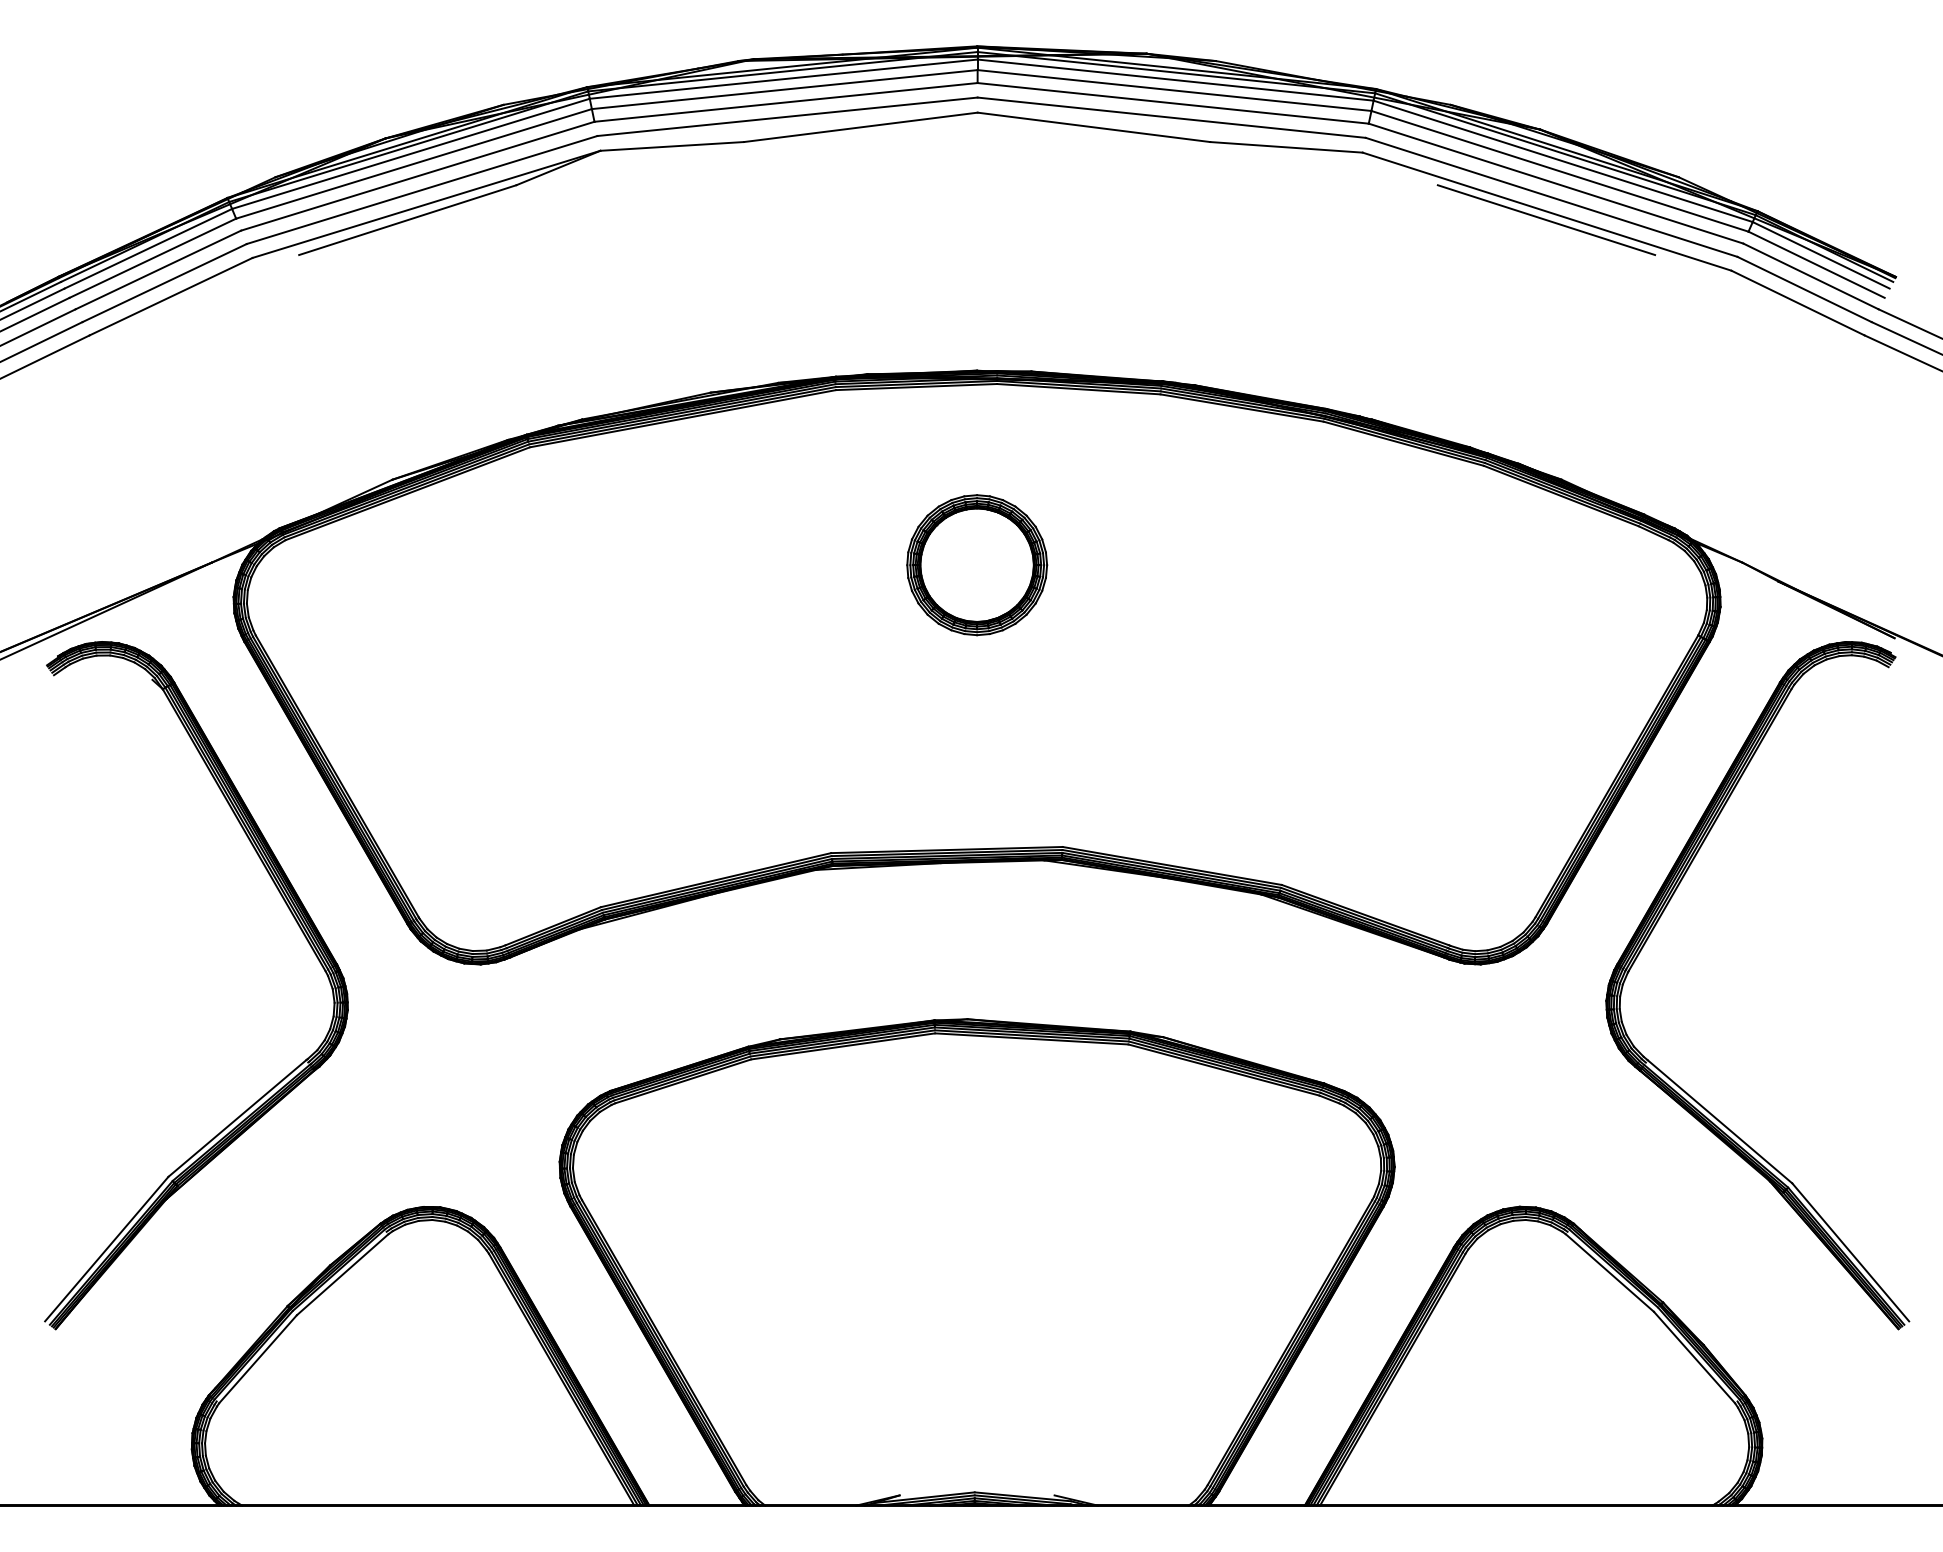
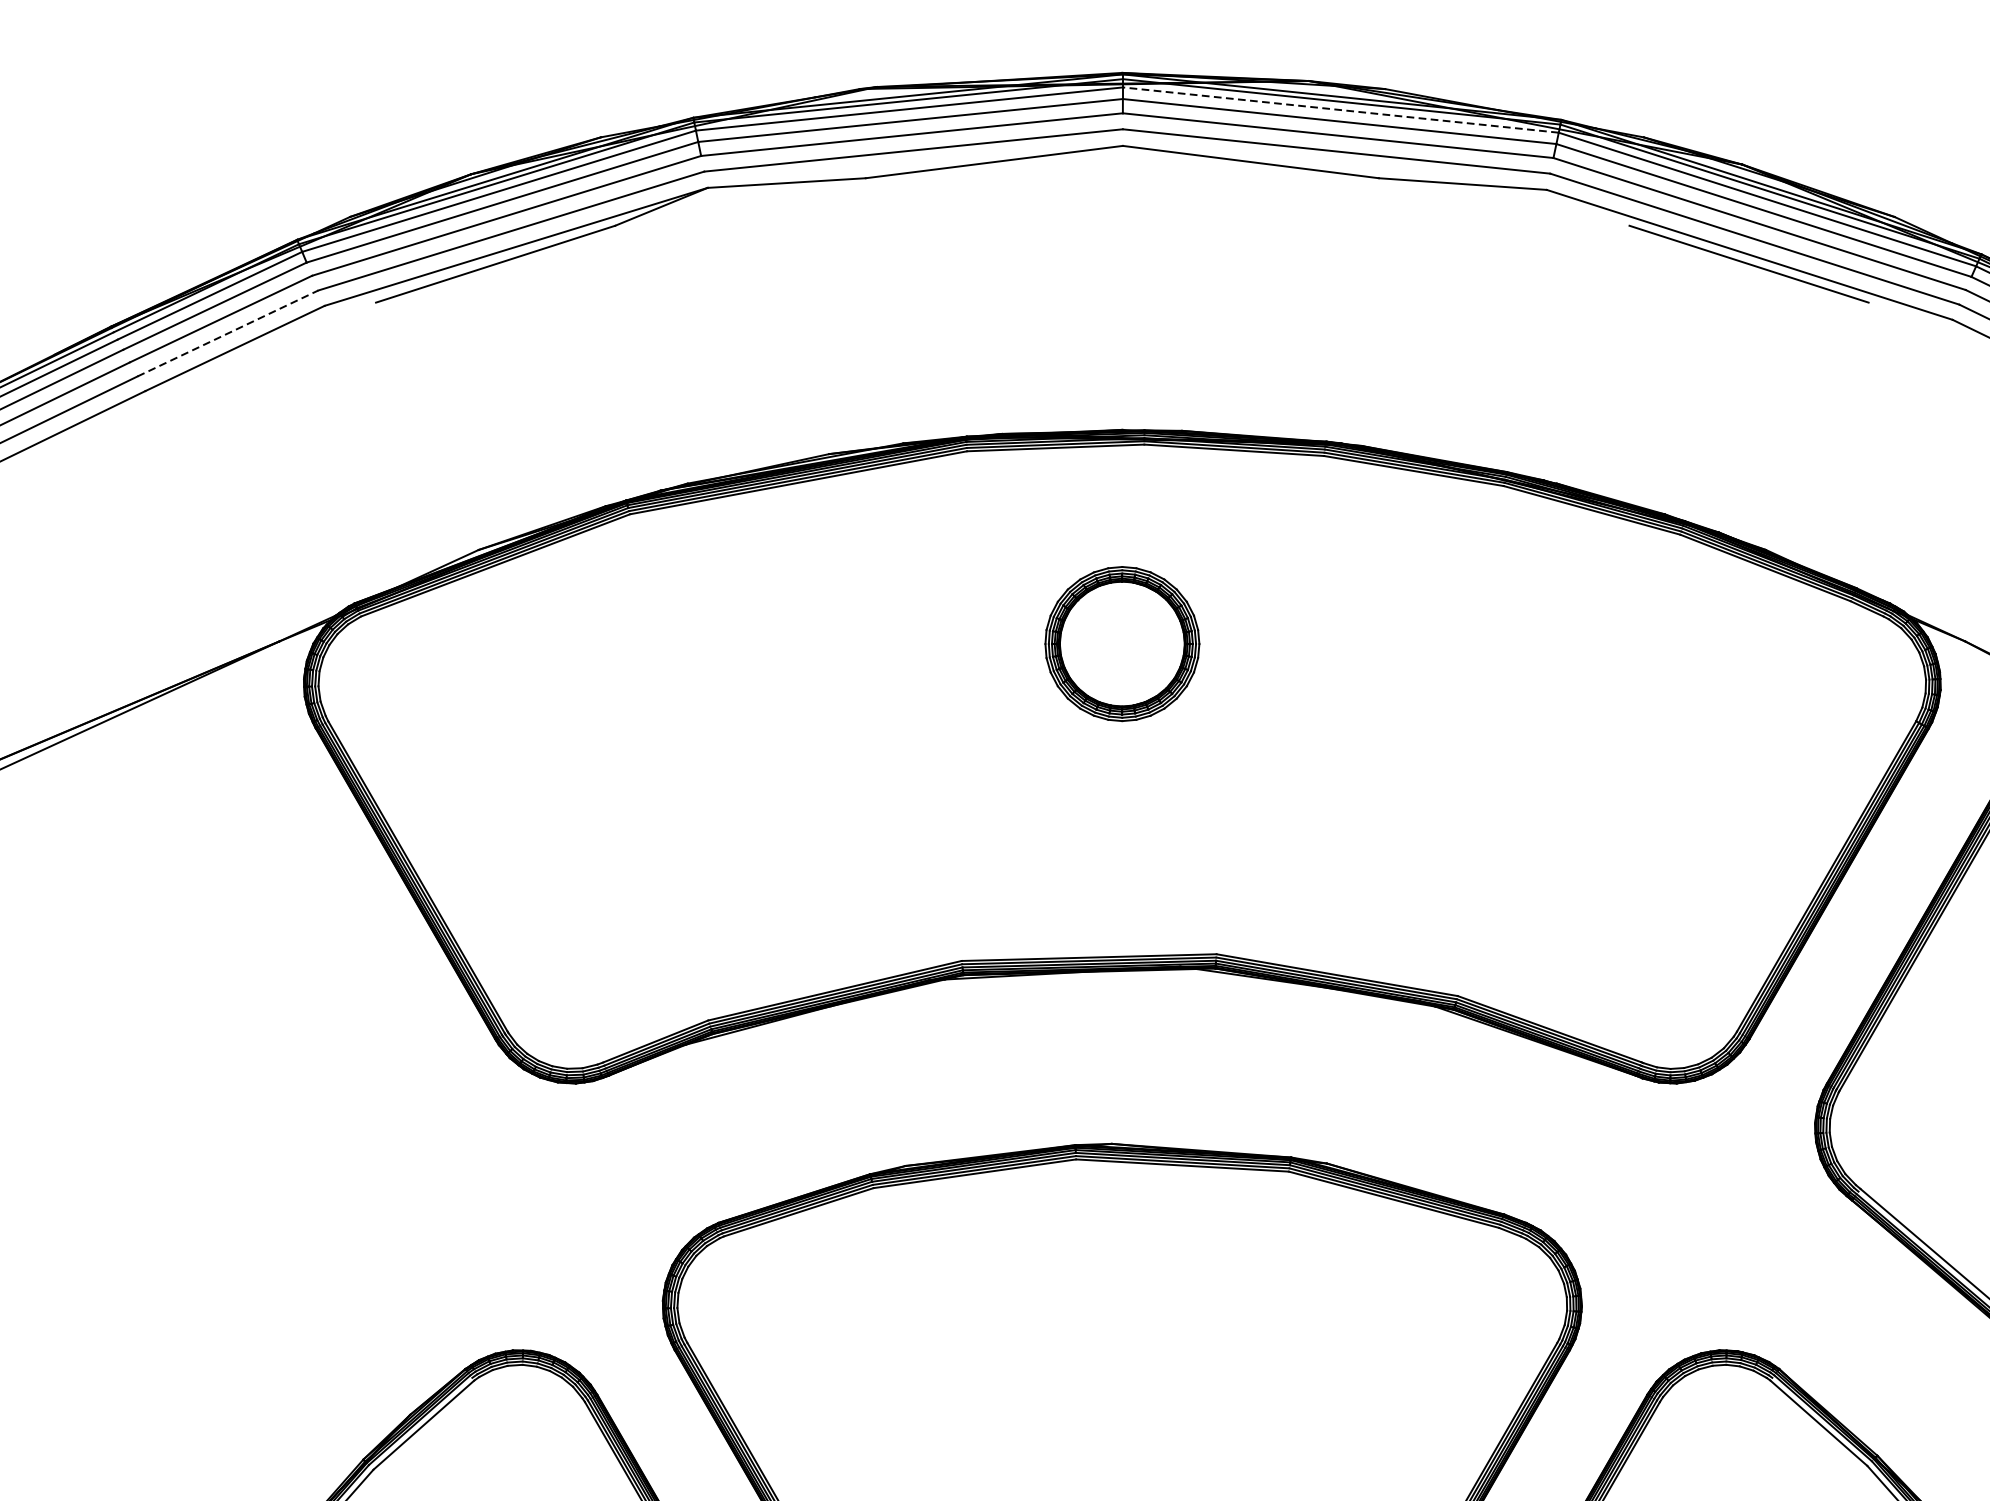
line: (1175, 80) -> (1340, 110), solid -> dashed
line: (164, 283) -> (227, 333), solid -> dashed
part: (299, 928) -> (376, 1043), removed

